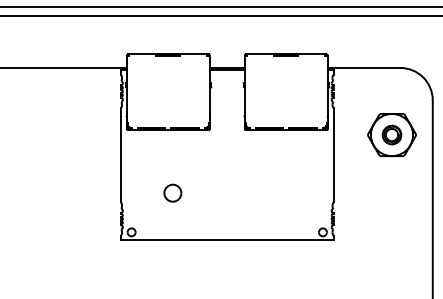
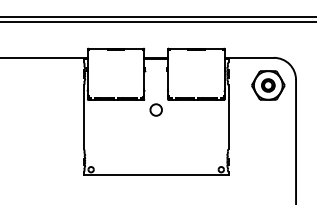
part: (392, 135) -> (268, 85), moved
part: (171, 192) -> (155, 109), moved

